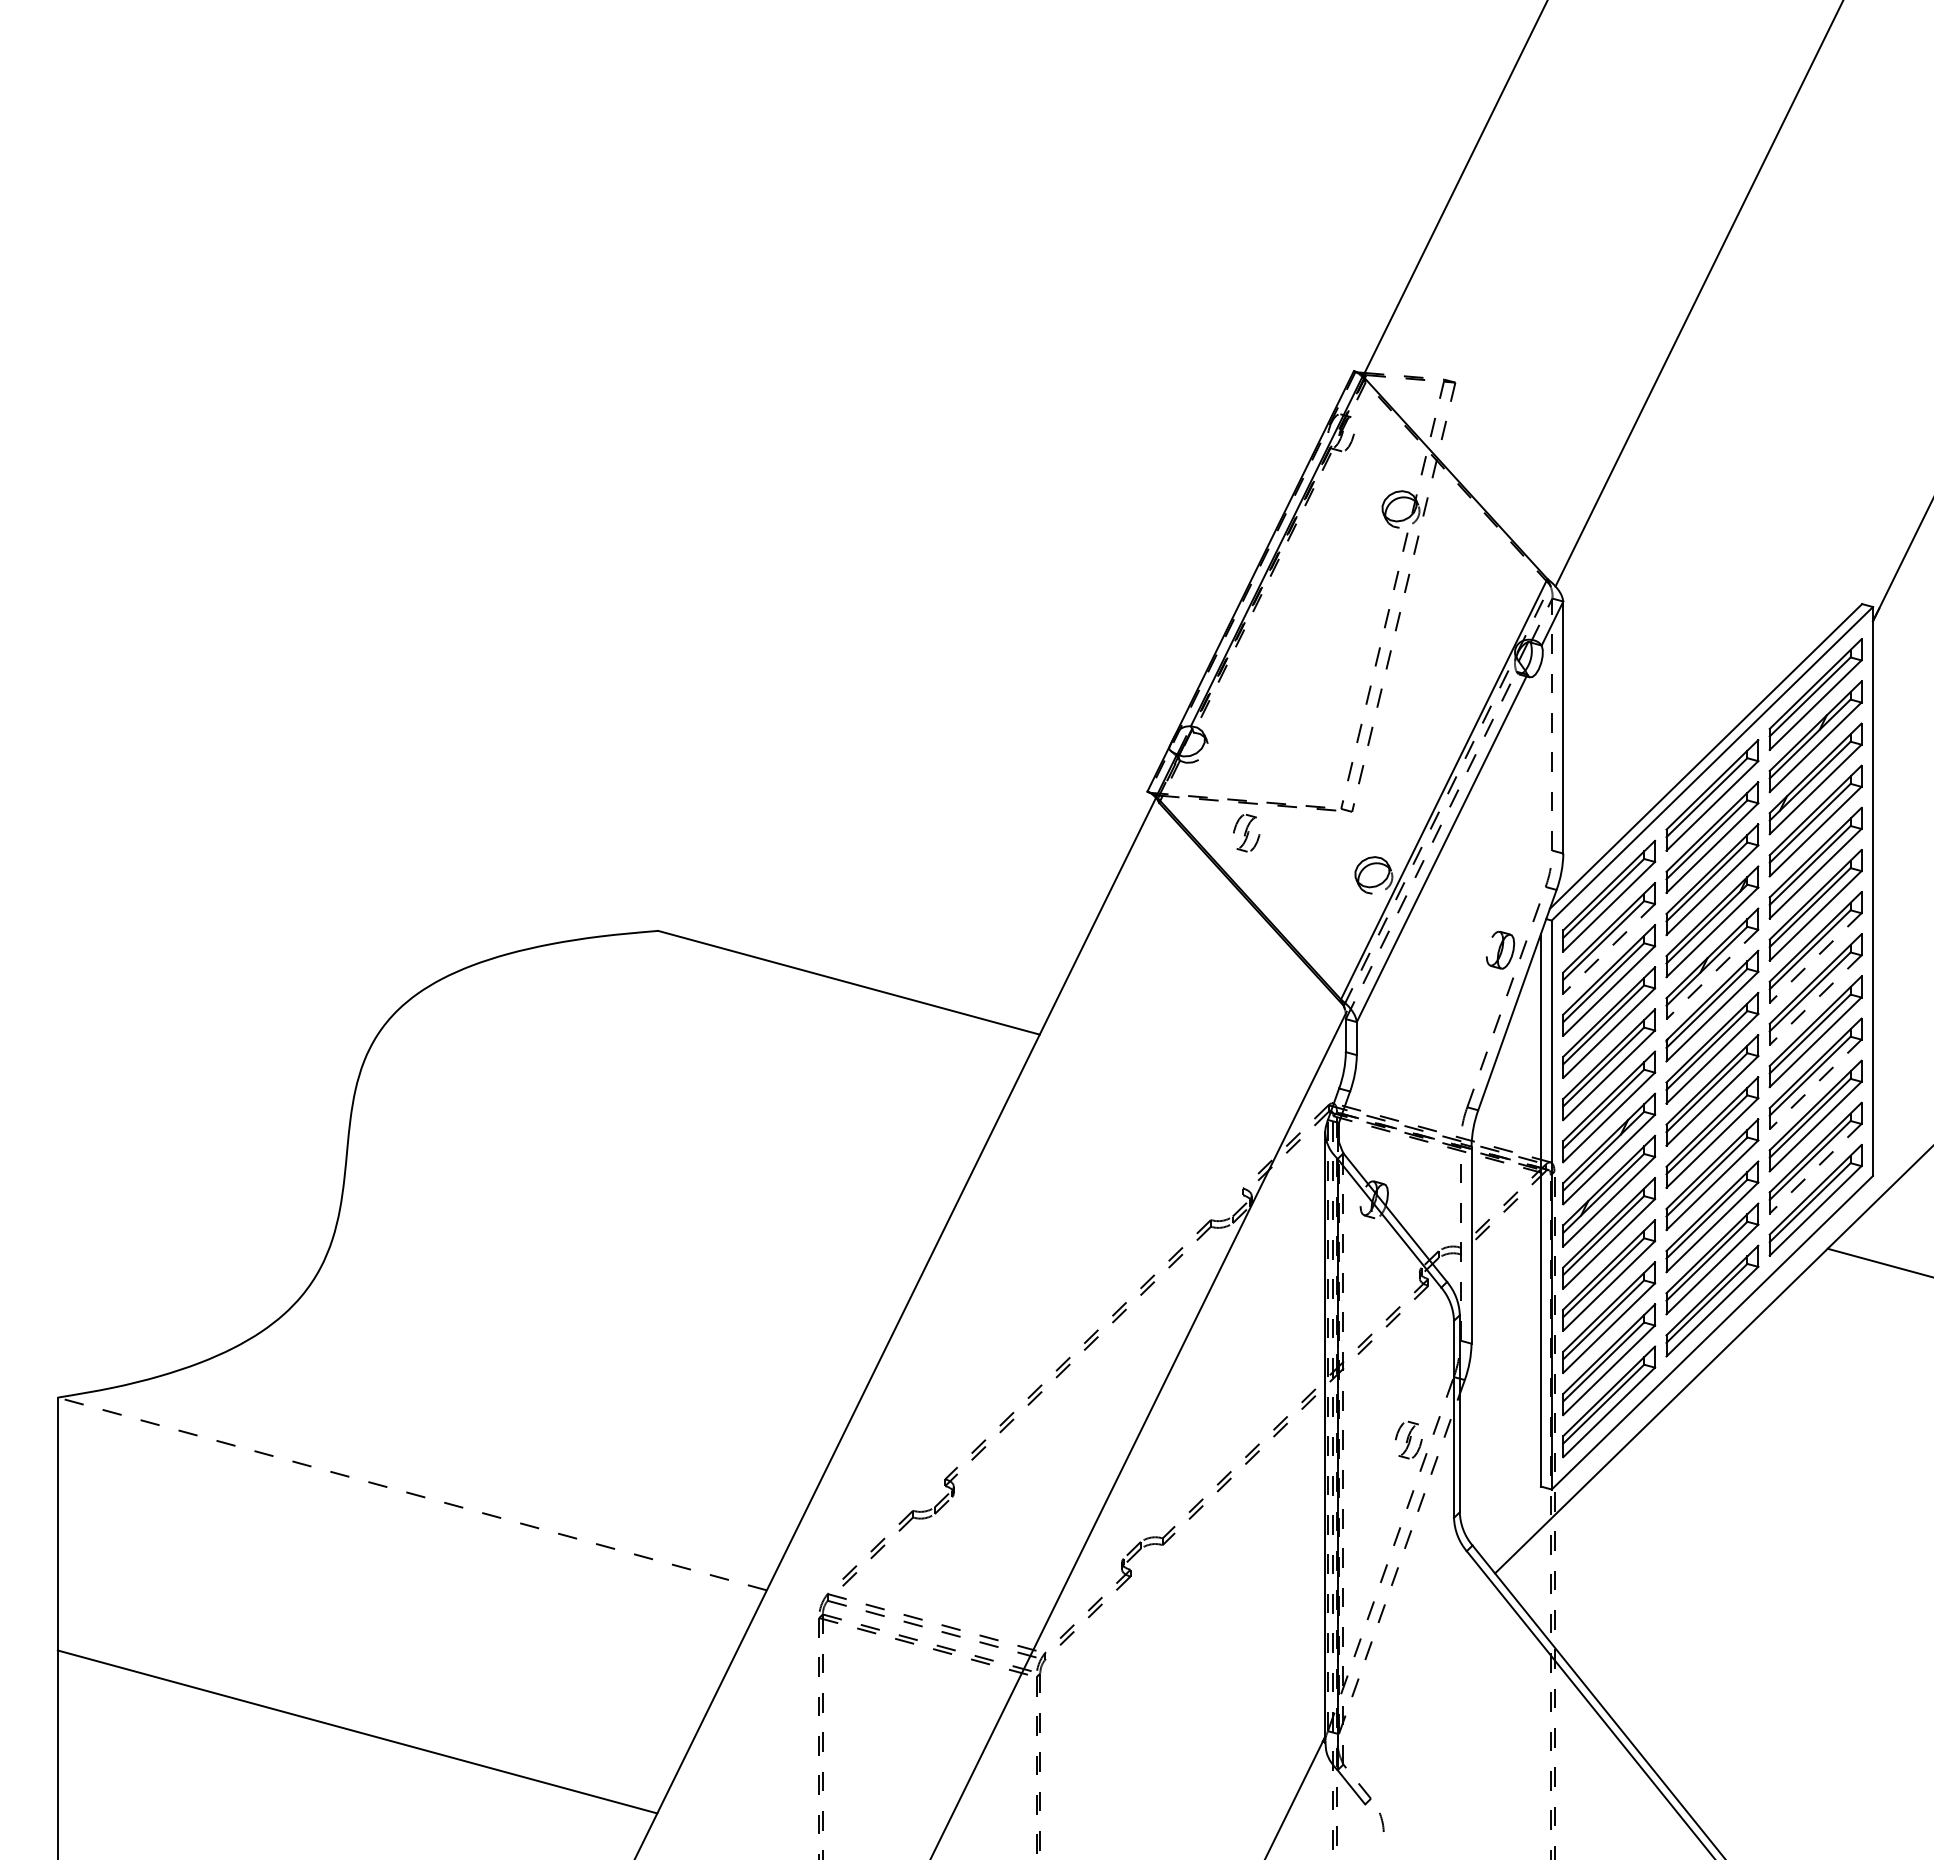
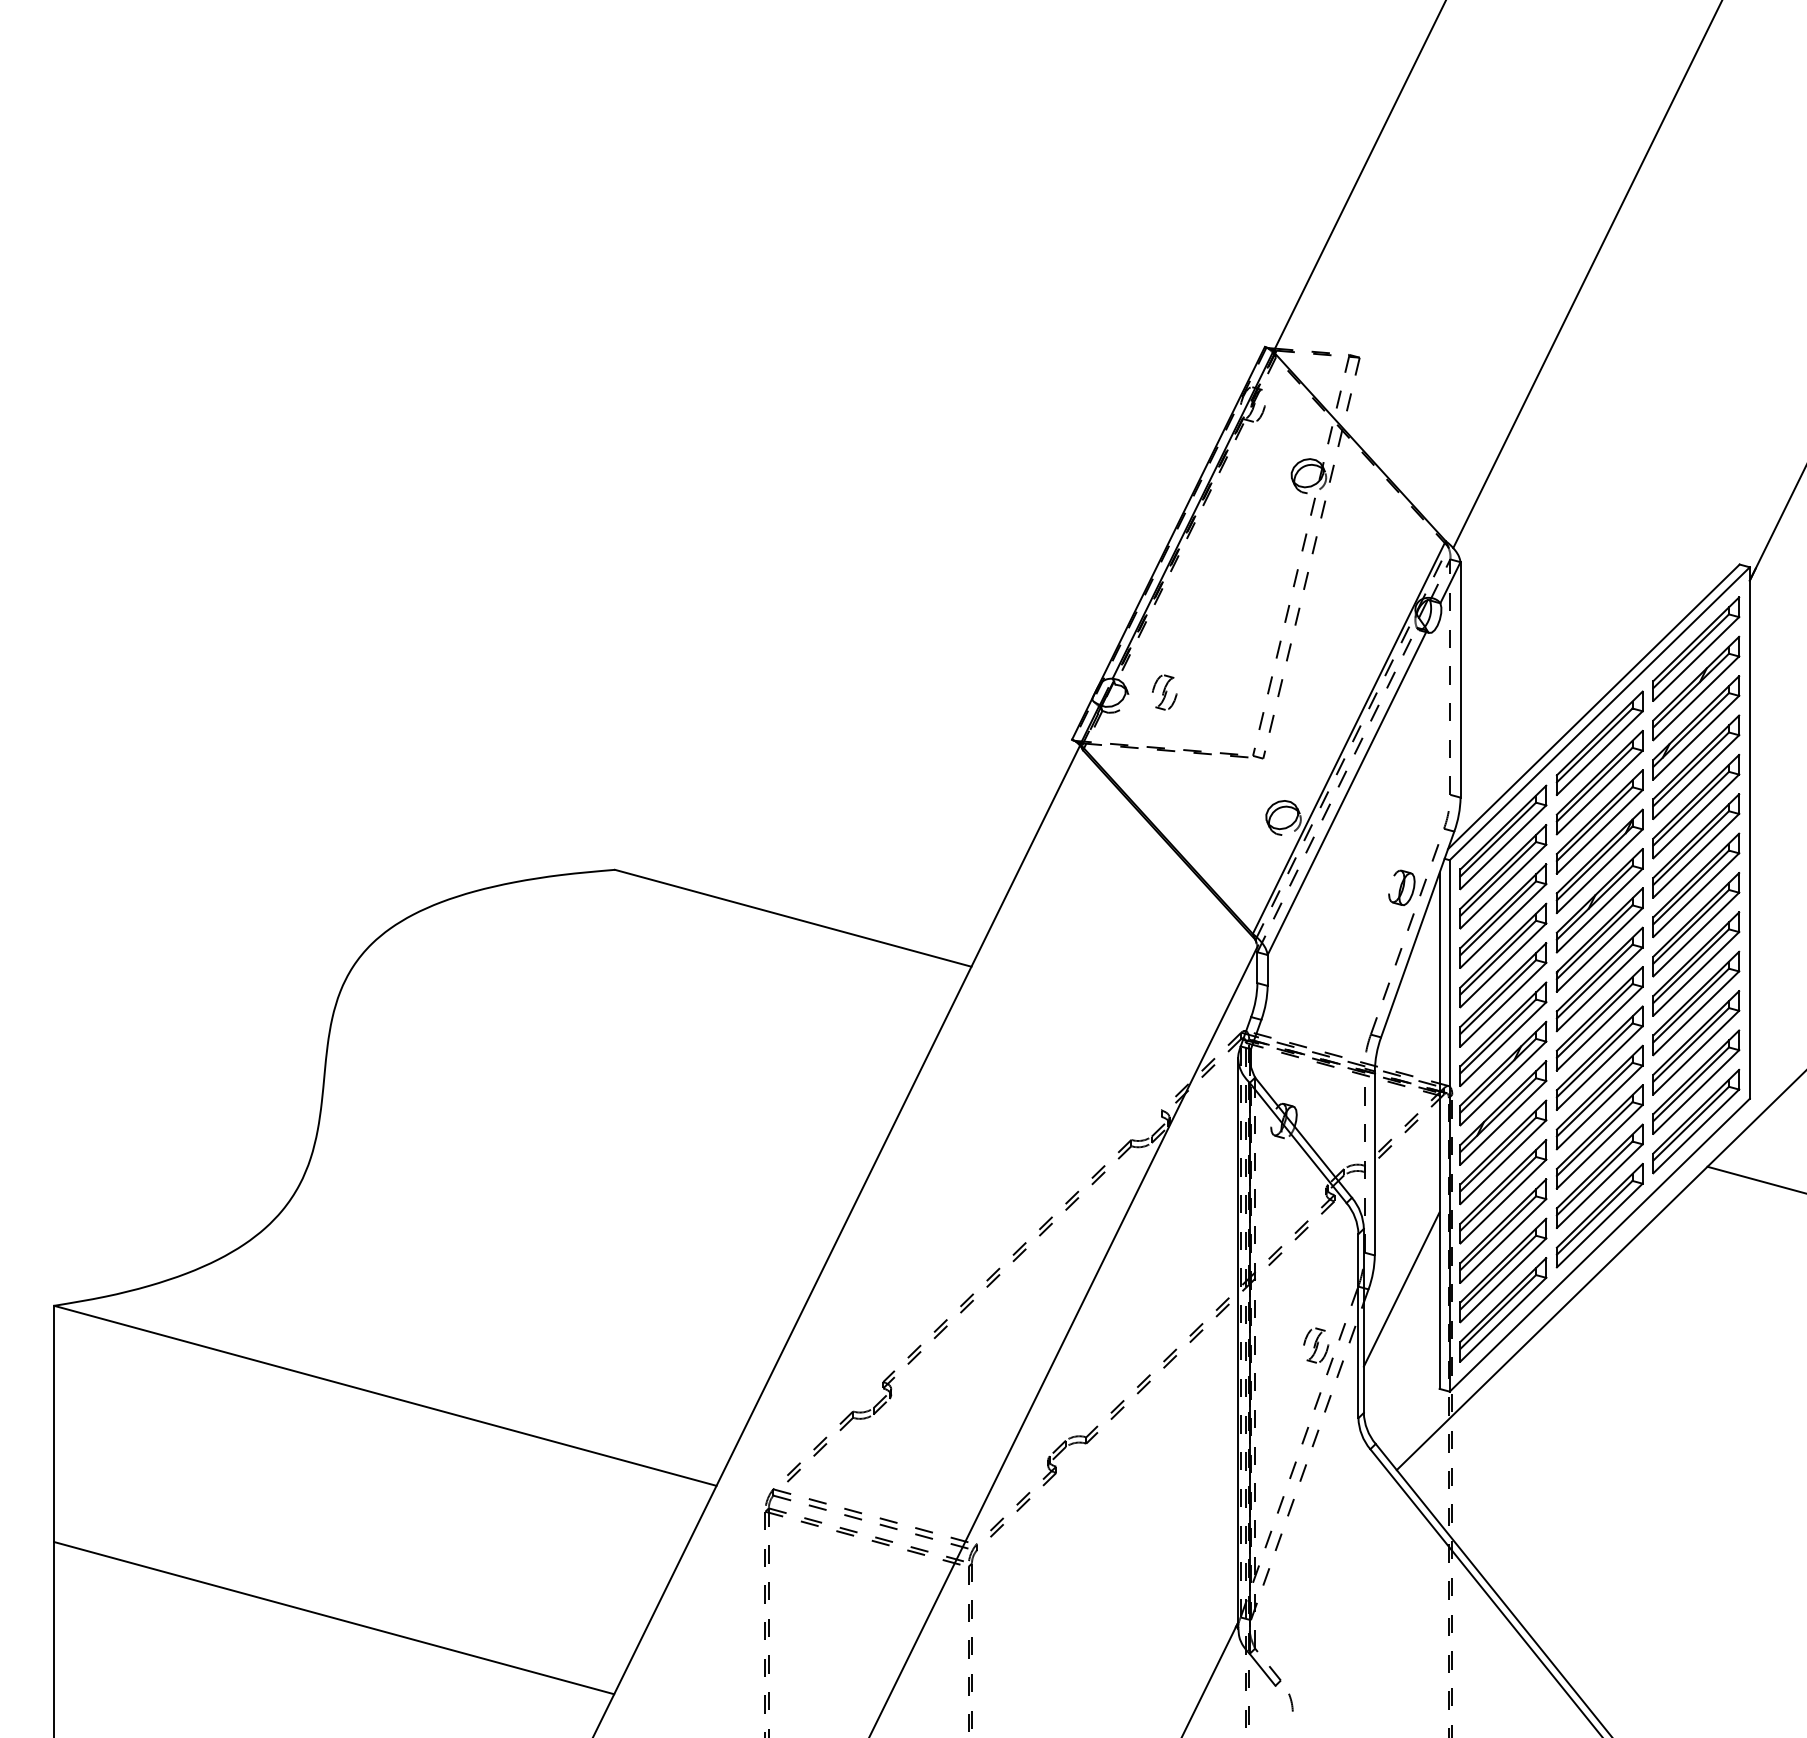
part: (1246, 833) -> (1164, 692), moved
line: (1609, 948) -> (1503, 886), dashed -> solid
line: (1815, 958) -> (1696, 895), dashed -> solid
line: (1712, 974) -> (1599, 910), dashed -> solid
line: (1815, 1000) -> (1696, 934), dashed -> solid
line: (1815, 1084) -> (1696, 1013), dashed -> solid
line: (1815, 1169) -> (1696, 1092), dashed -> solid
line: (1500, 1380) -> (1401, 1289), added
line: (411, 1493) -> (384, 1395), dashed -> solid

